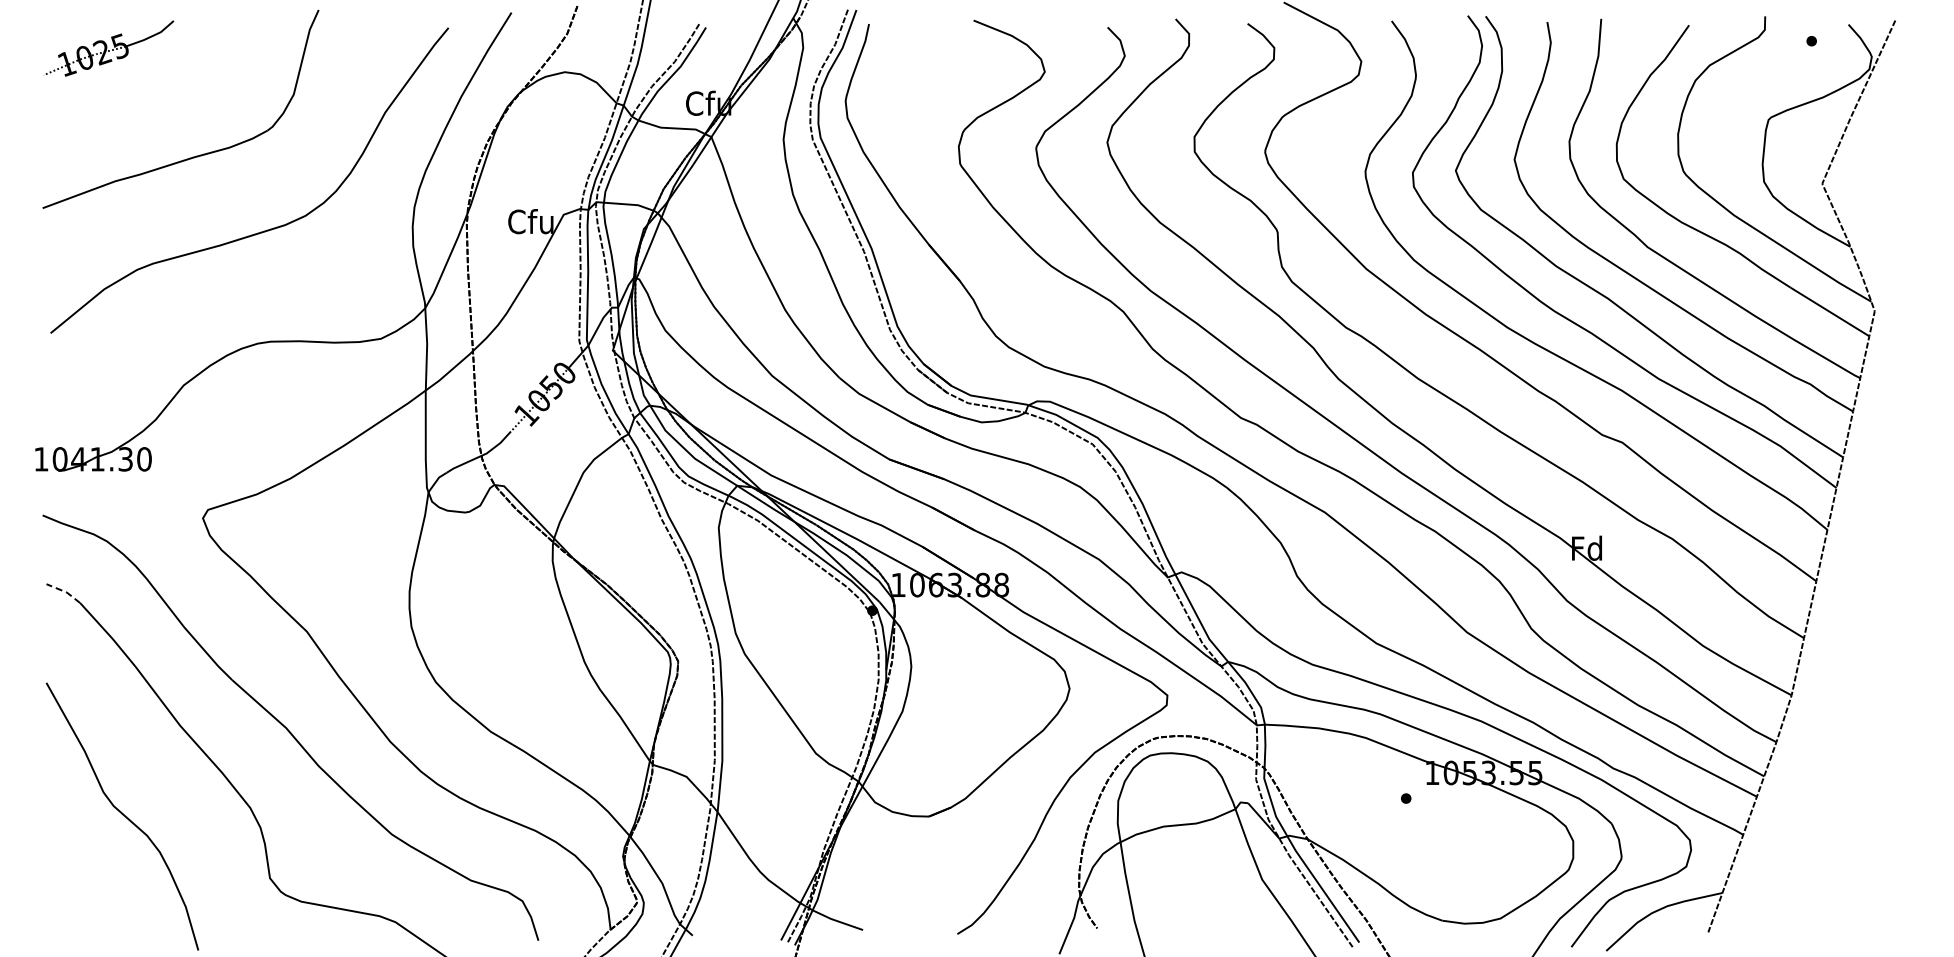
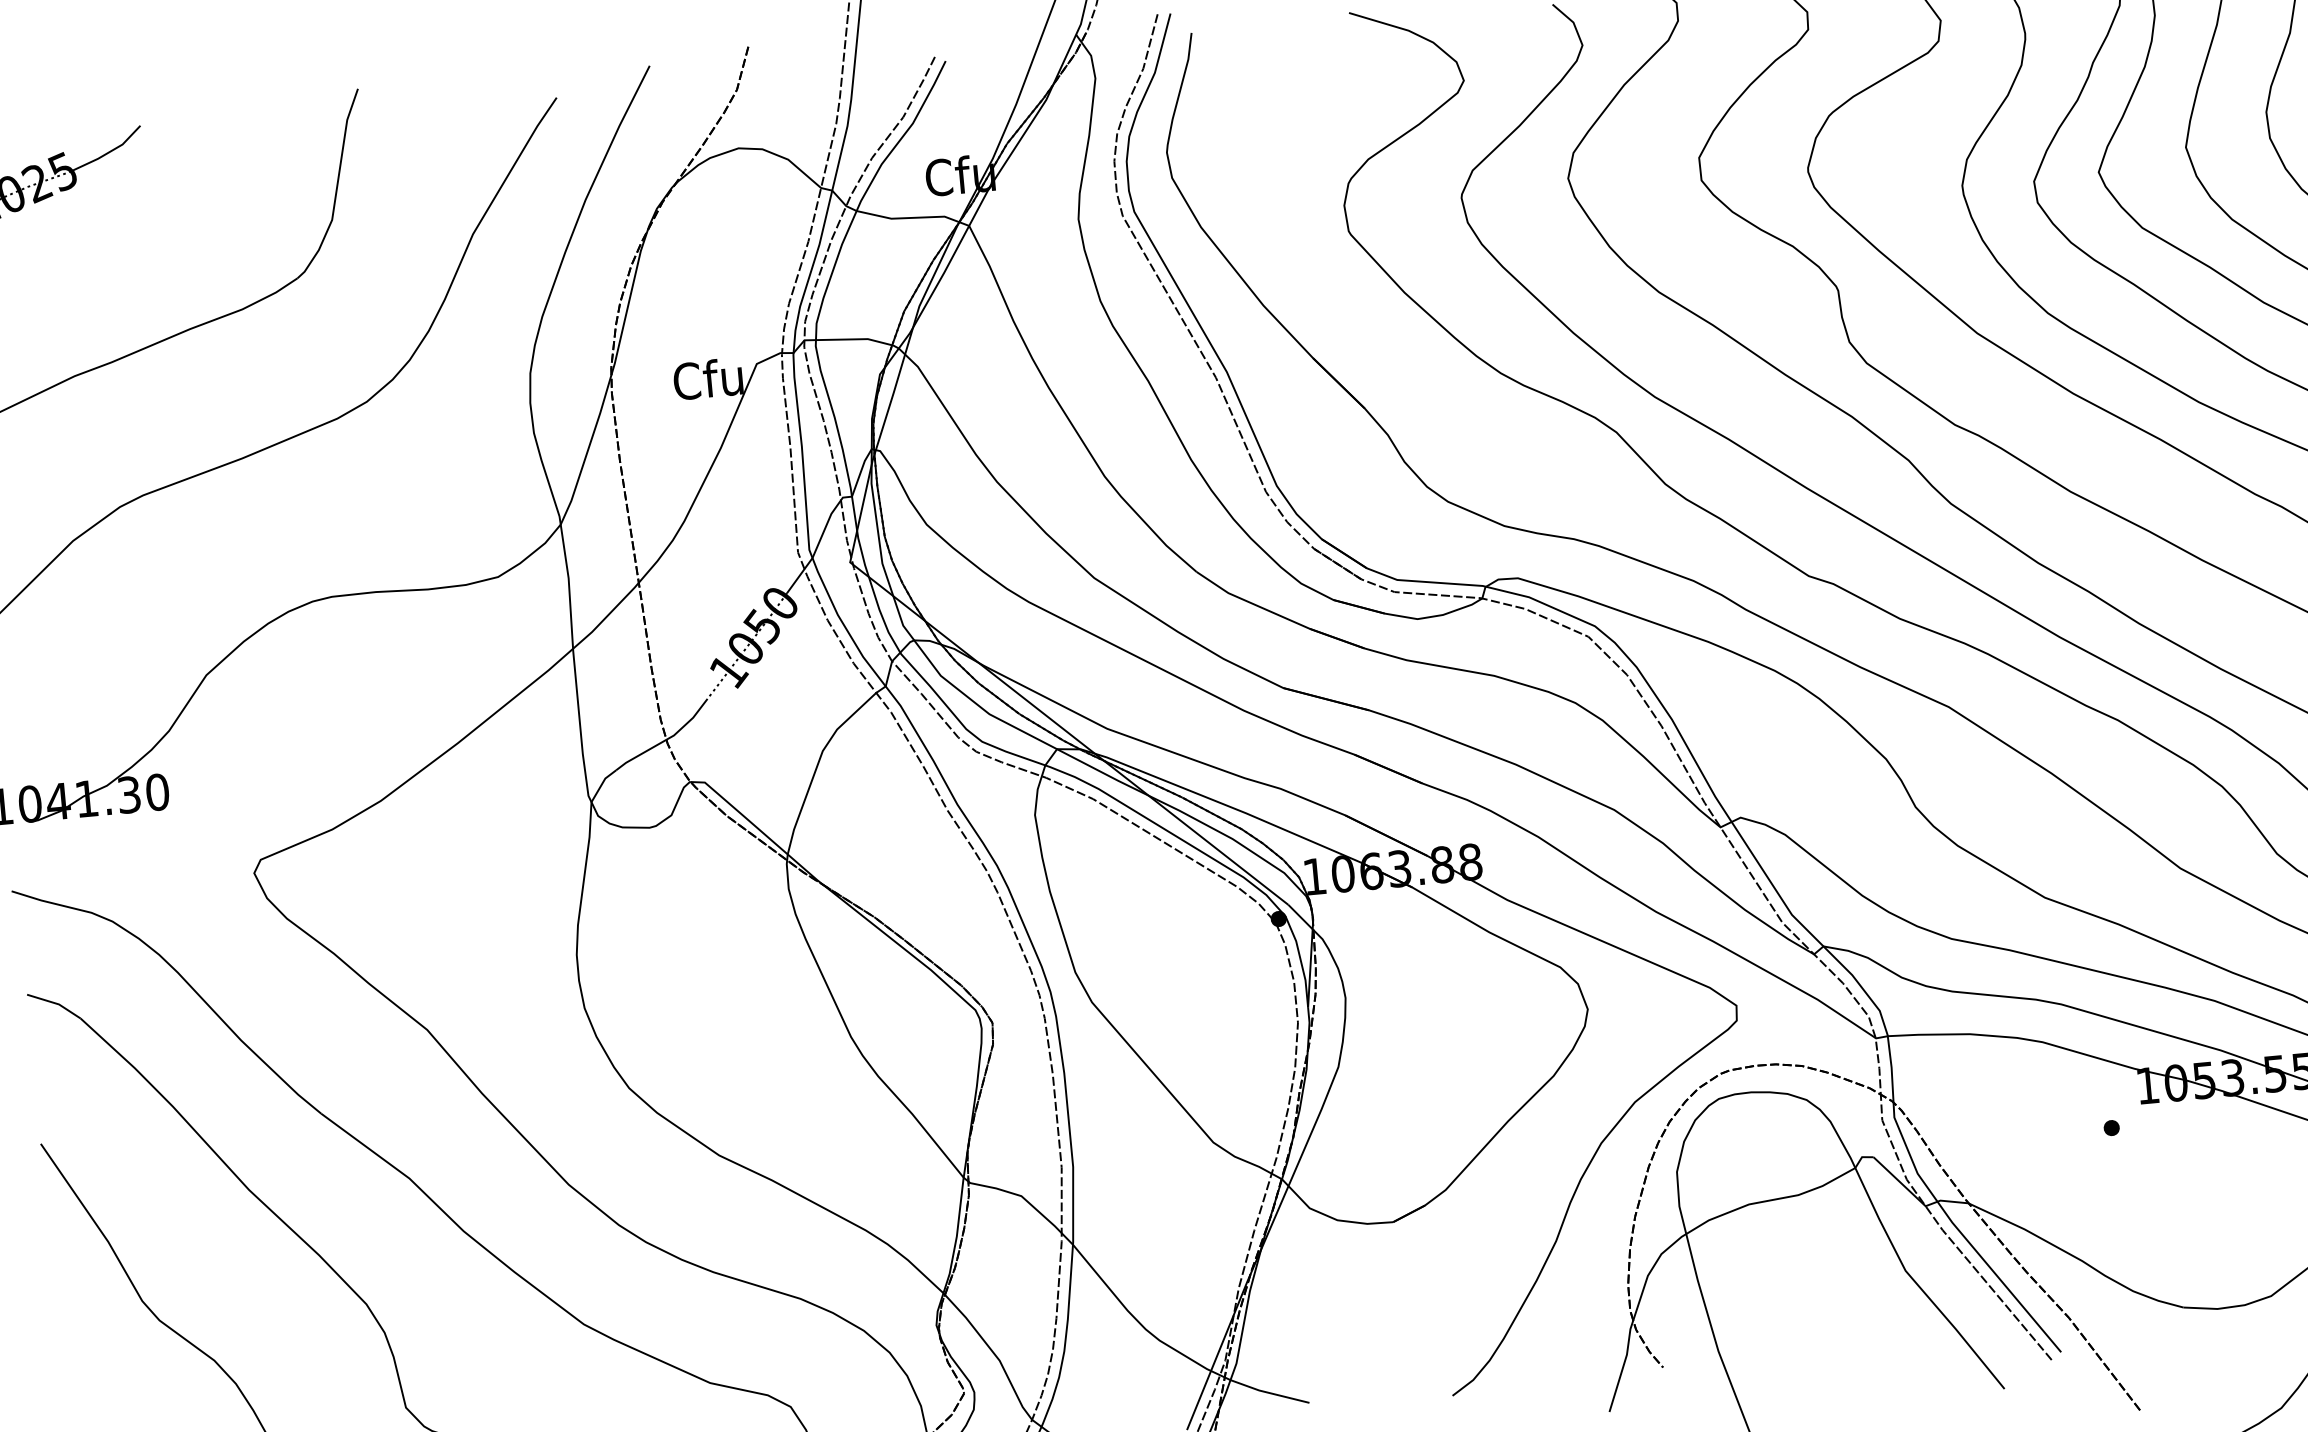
line: (64, 591) -> (55, 1003), dashed -> solid

